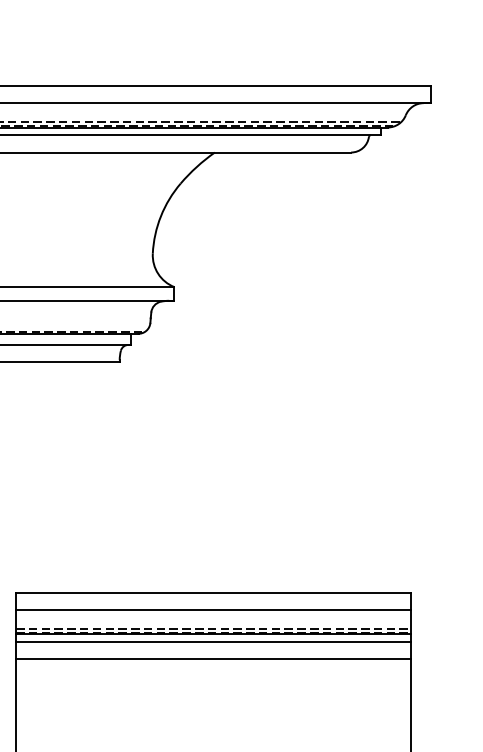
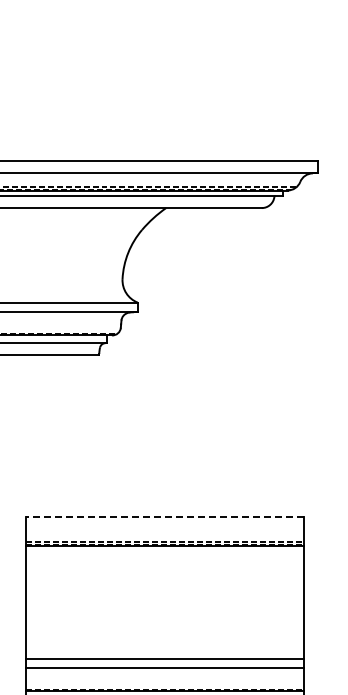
line: (213, 593) -> (165, 517), solid -> dashed
line: (213, 610) -> (165, 529), removed
line: (213, 641) -> (165, 551), removed
line: (213, 658) -> (165, 563), removed

